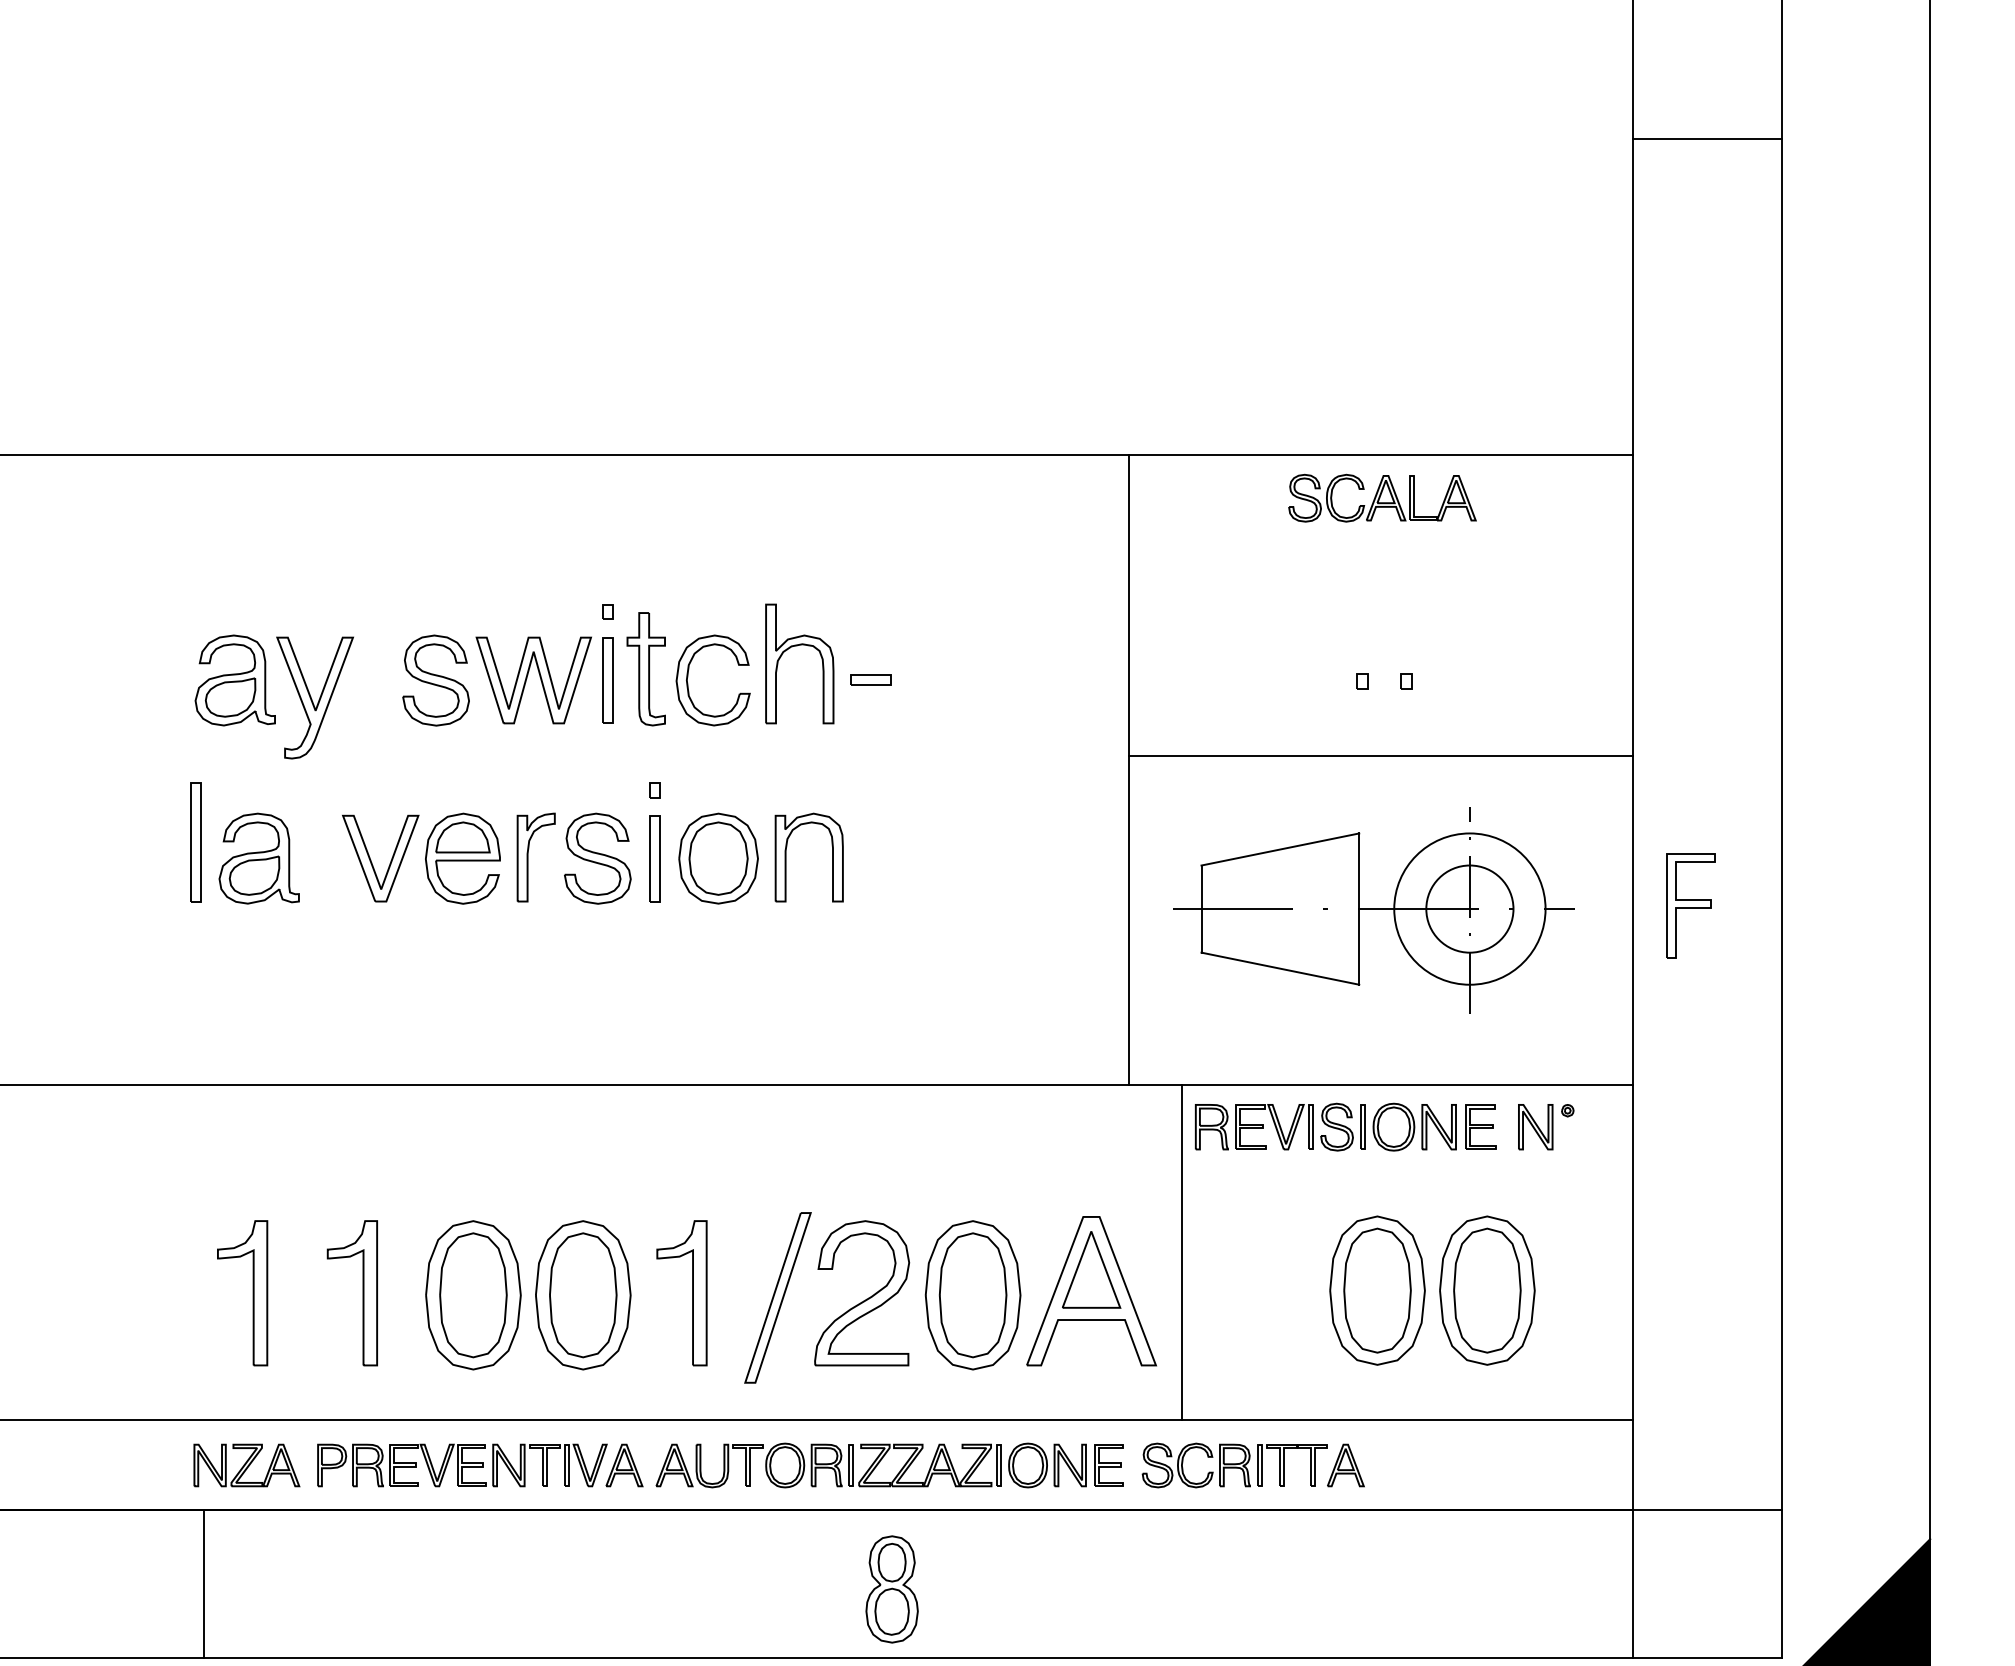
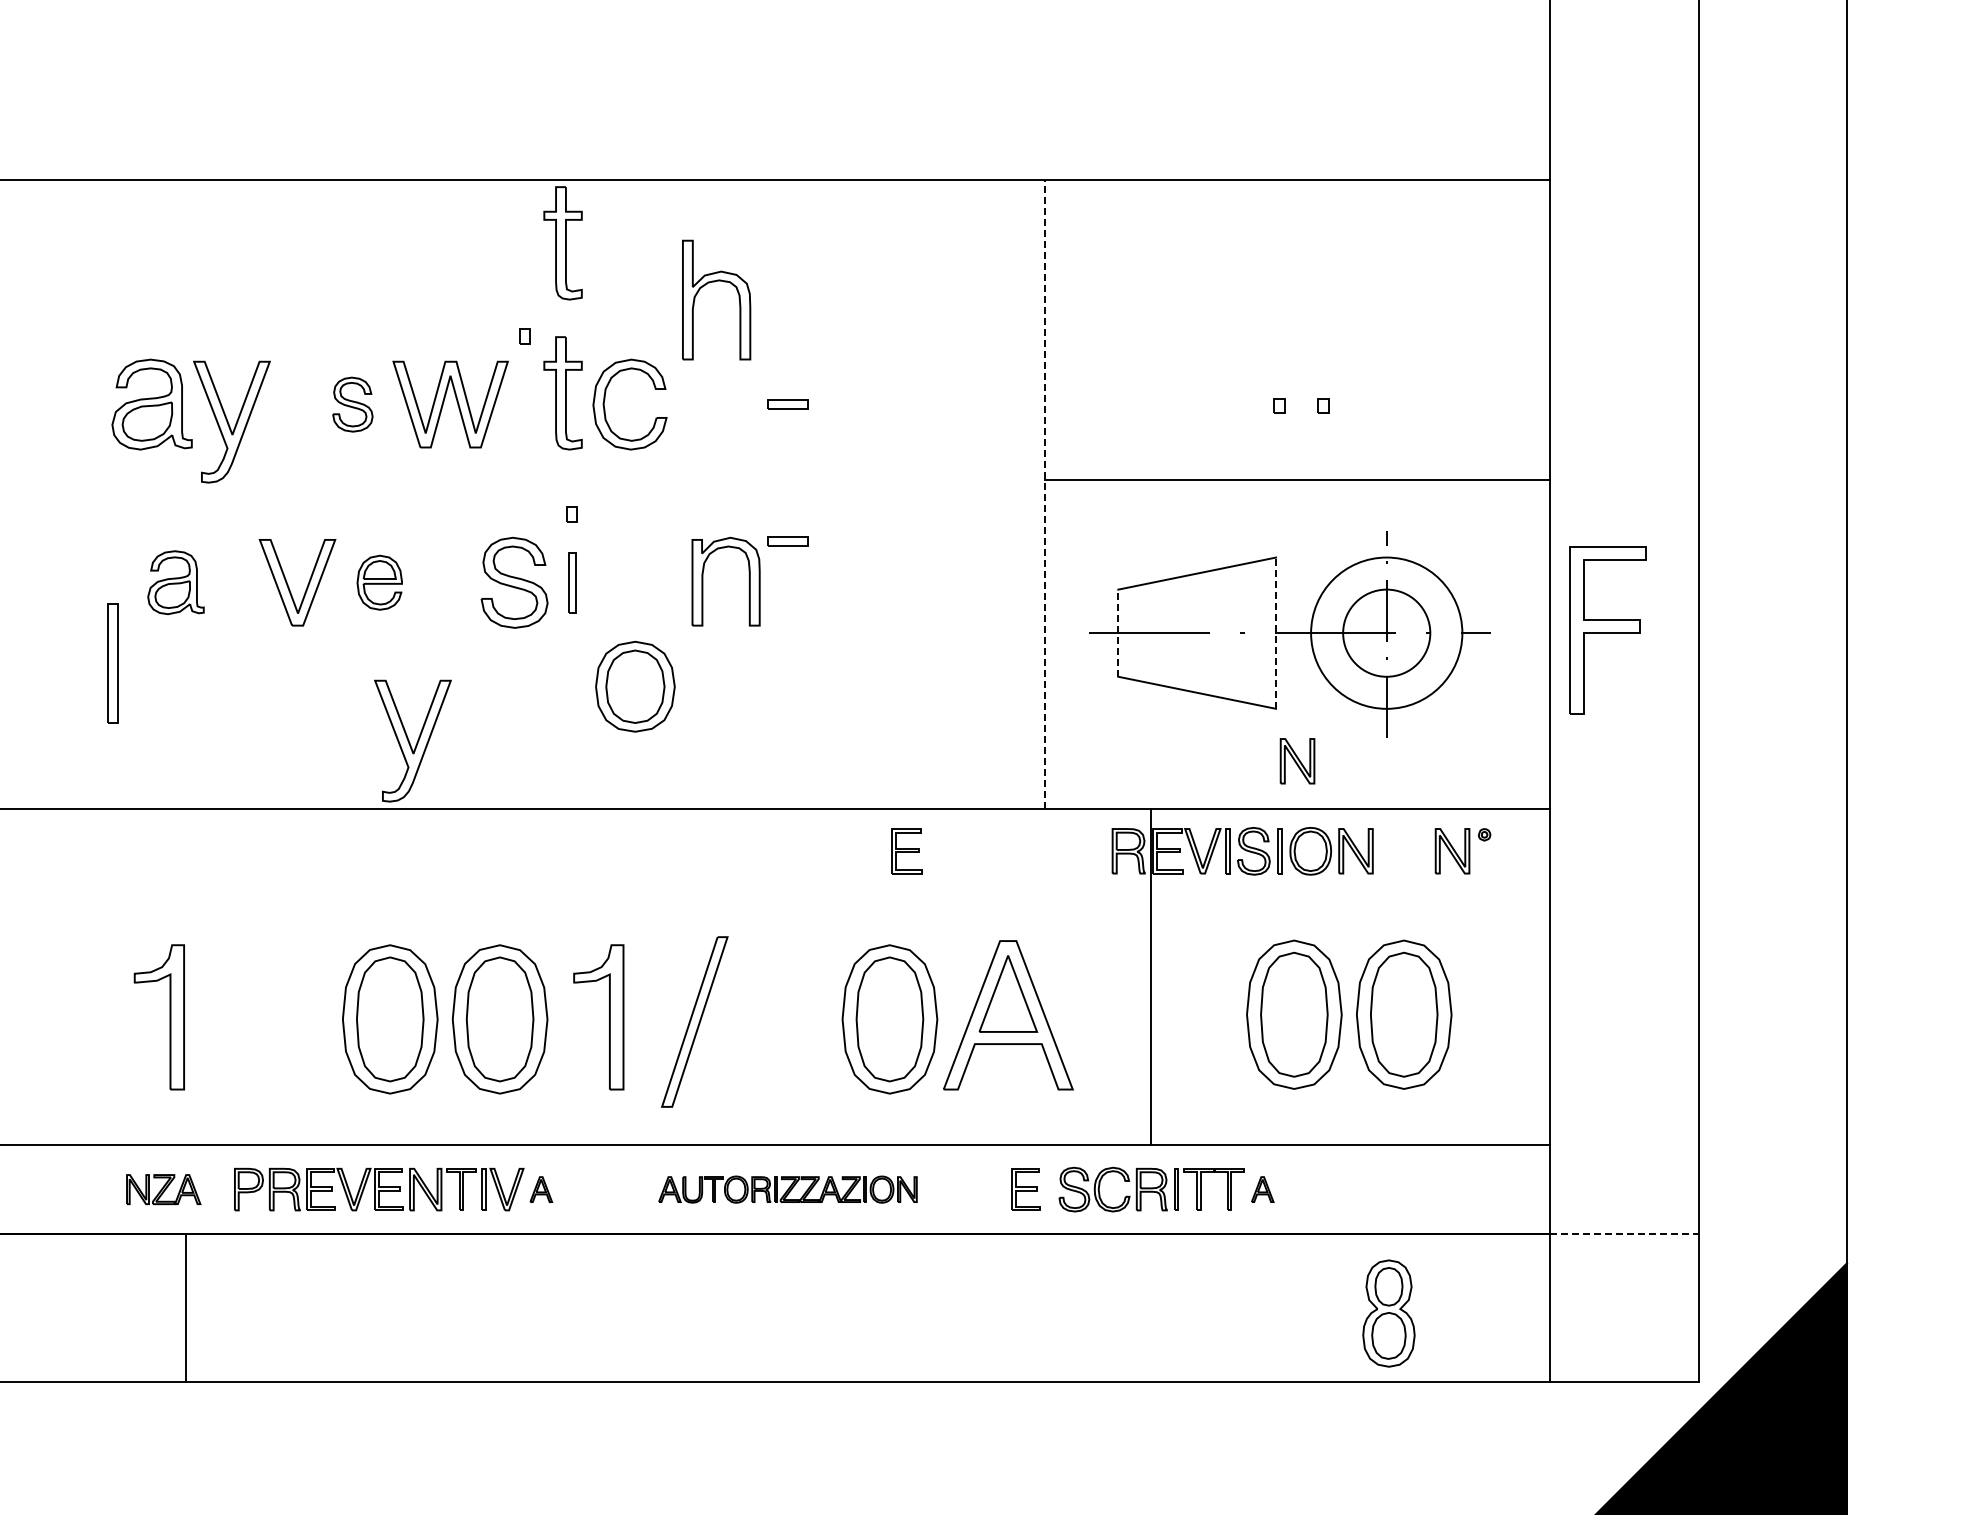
part: (1382, 497) -> (1299, 221), removed
part: (645, 519) -> (562, 243), added
part: (797, 646) -> (714, 282), moved
part: (435, 680) -> (352, 404), size x0.6
part: (607, 680) -> (524, 404), removed
line: (1128, 770) -> (1045, 494), solid -> dashed
part: (870, 816) -> (787, 540), added
part: (195, 842) -> (112, 663), moved
part: (528, 857) -> (445, 581), removed
part: (258, 858) -> (175, 582), size x0.7
part: (462, 858) -> (379, 582), size x0.6
part: (654, 858) -> (571, 582), size x0.7
part: (718, 858) -> (635, 686), moved
part: (1690, 905) -> (1607, 629), size x1.6
line: (1201, 909) -> (1118, 633), solid -> dashed
line: (1359, 909) -> (1276, 633), solid -> dashed
part: (495, 1016) -> (412, 740), added
part: (1380, 1037) -> (1297, 761), added
part: (1480, 1126) -> (906, 850), moved
line: (1181, 1252) -> (1150, 976), moved
part: (362, 1293) -> (279, 1017), removed
part: (866, 1298) -> (783, 1022), removed
part: (246, 1465) -> (163, 1189), size x0.7
part: (624, 1465) -> (541, 1189), size x0.6
part: (870, 1465) -> (787, 1189), size x0.6
part: (1345, 1465) -> (1262, 1189), size x0.6
line: (1708, 1509) -> (1625, 1233), solid -> dashed
line: (204, 1583) -> (186, 1307), moved
part: (891, 1589) -> (1388, 1313), moved

